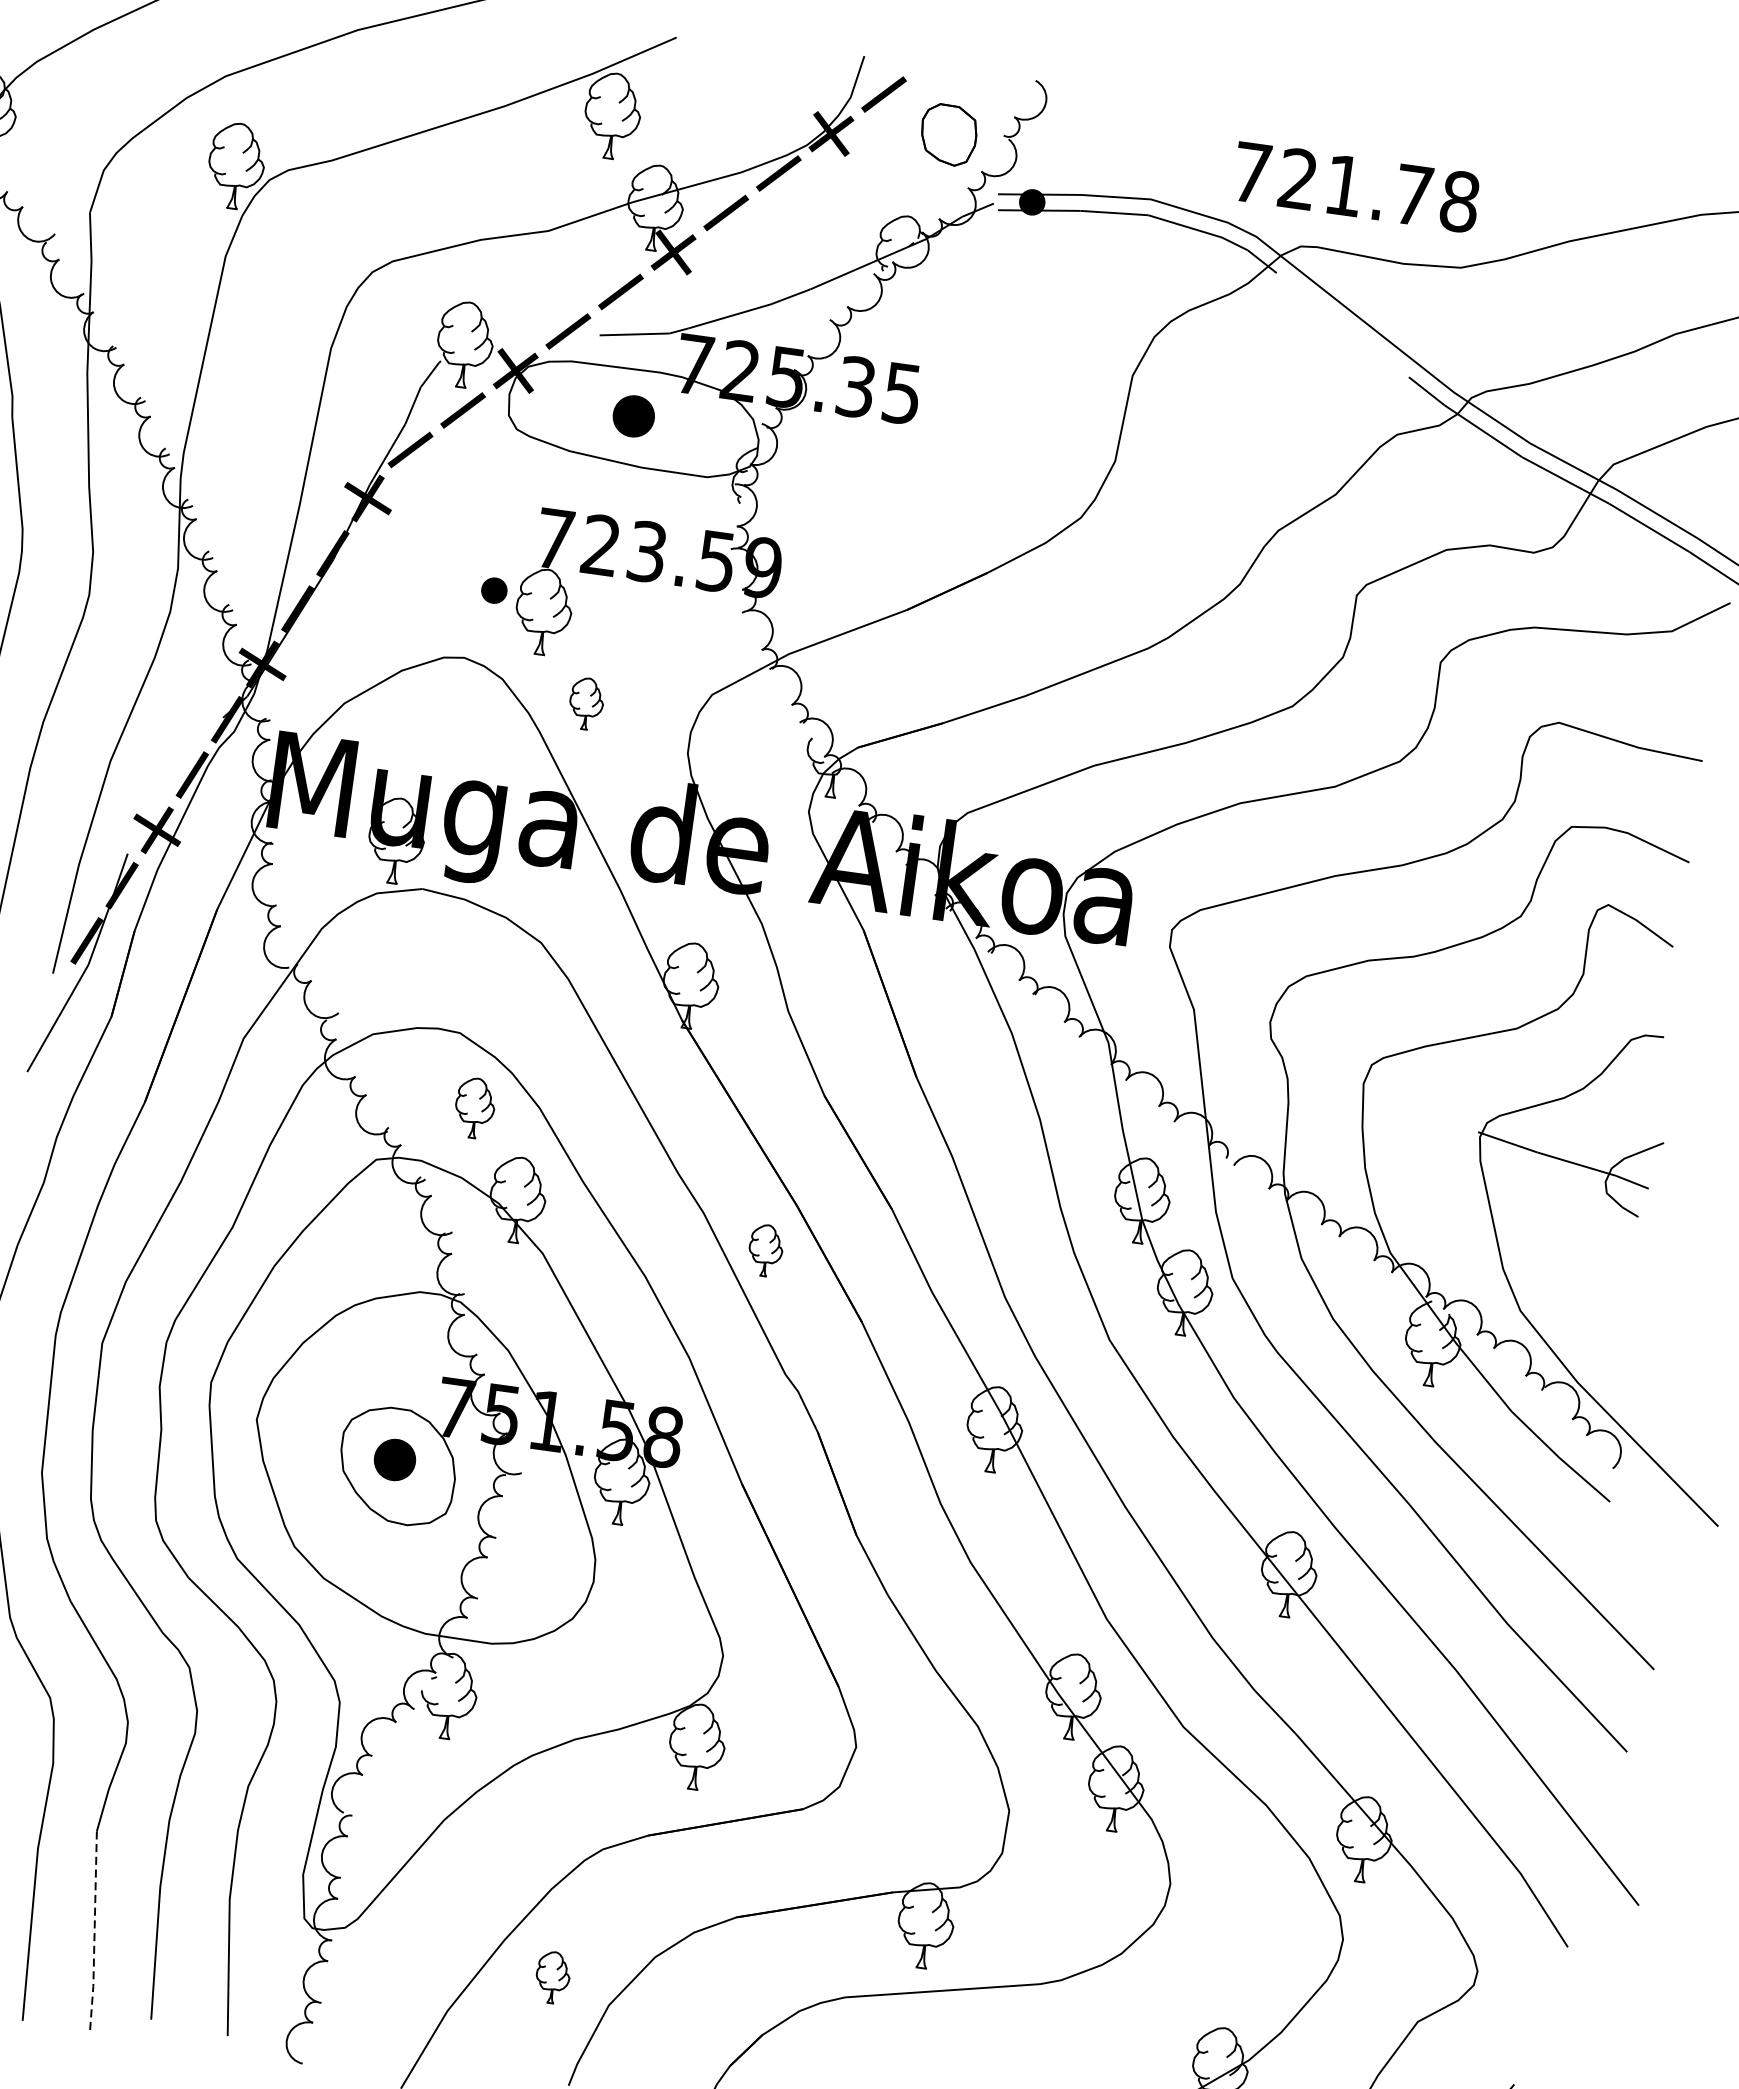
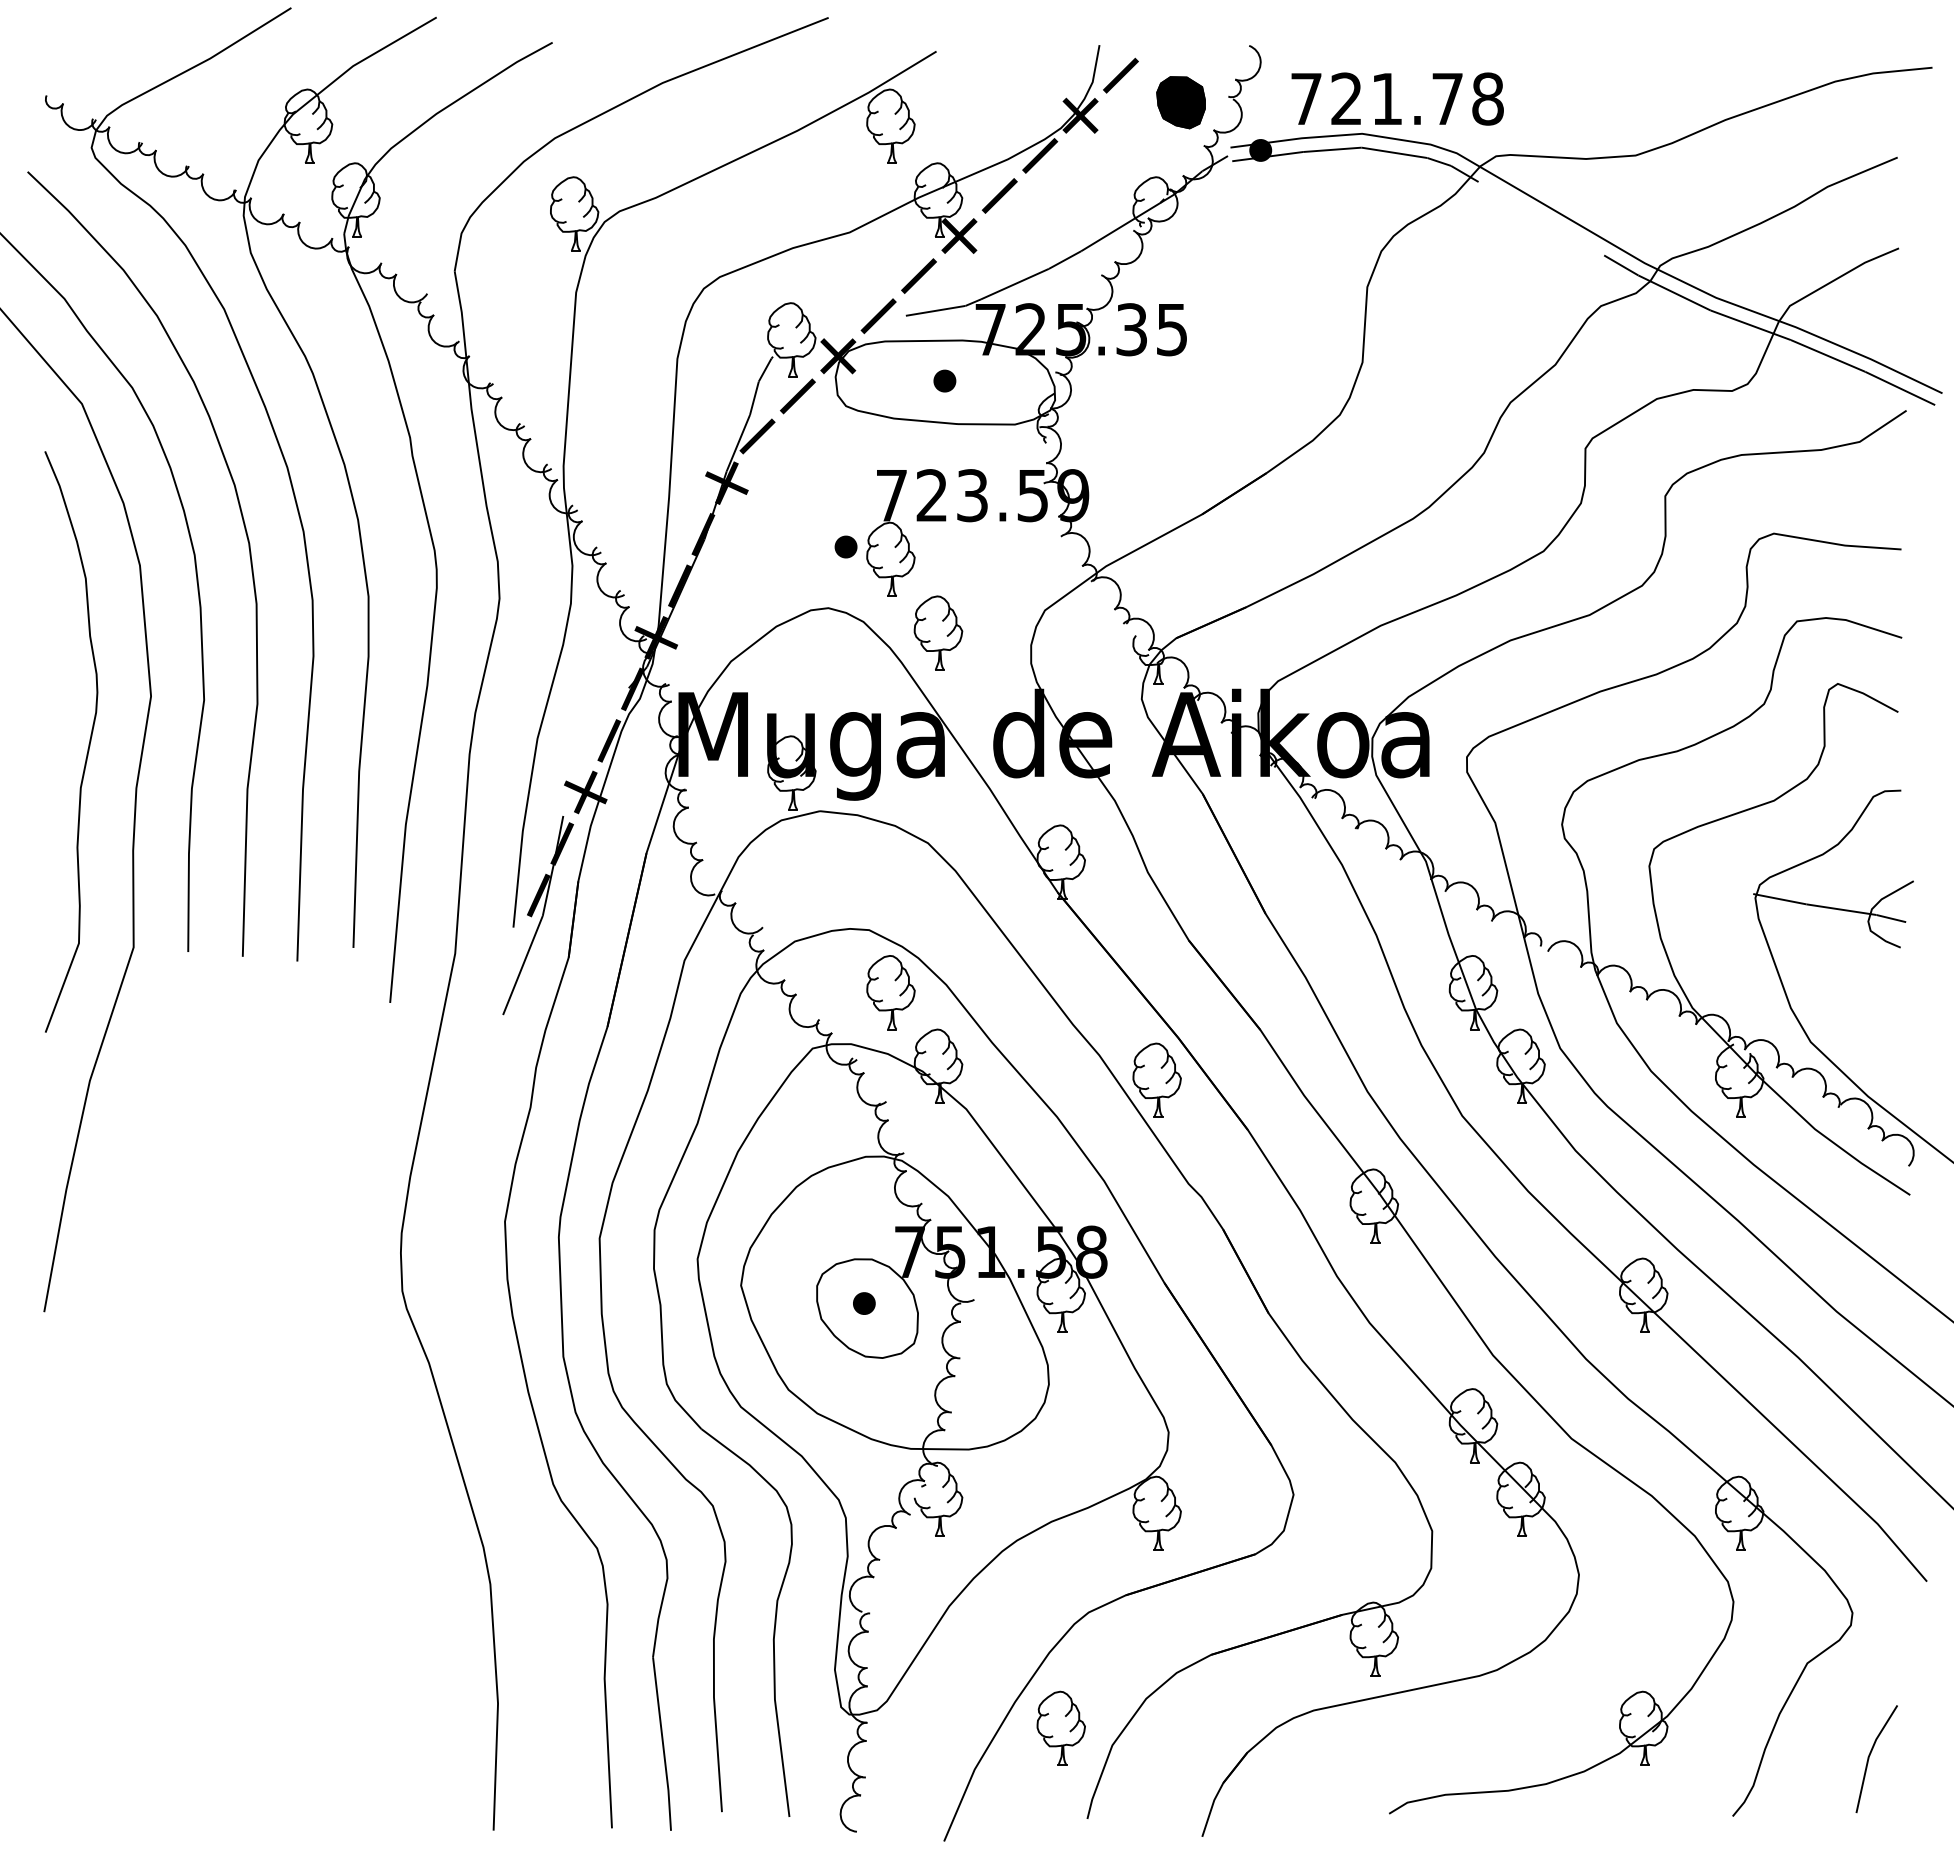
fill: (948, 134) -> (1180, 102), added
text: (1356, 186) -> (1397, 98), moved
part: (633, 415) -> (944, 380), size x0.62
part: (586, 703) -> (938, 632), size x1.67
part: (474, 1107) -> (890, 992), size x1.43
part: (765, 1249) -> (1156, 1079), size x1.67
part: (395, 1459) -> (864, 1303), size x0.62
line: (94, 1934) -> (663, 1745), dashed -> solid
part: (552, 1976) -> (1060, 1727), size x1.67

